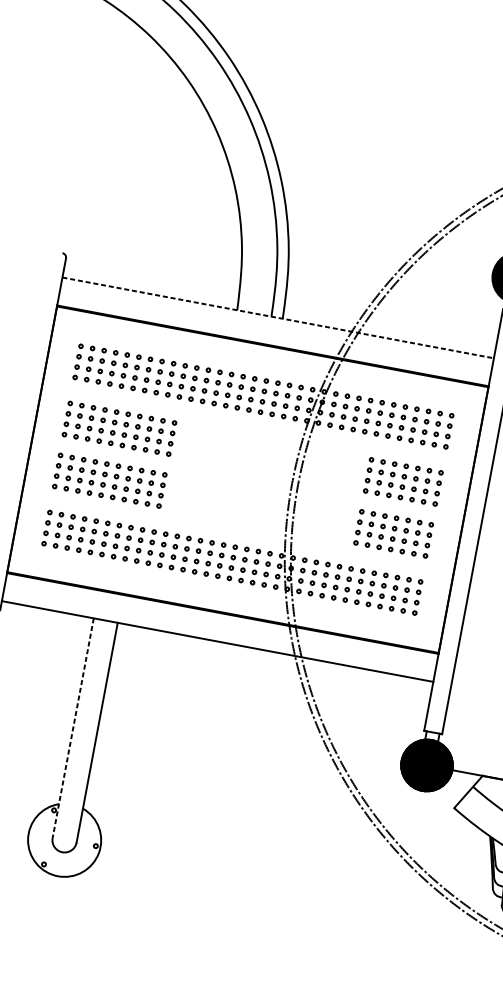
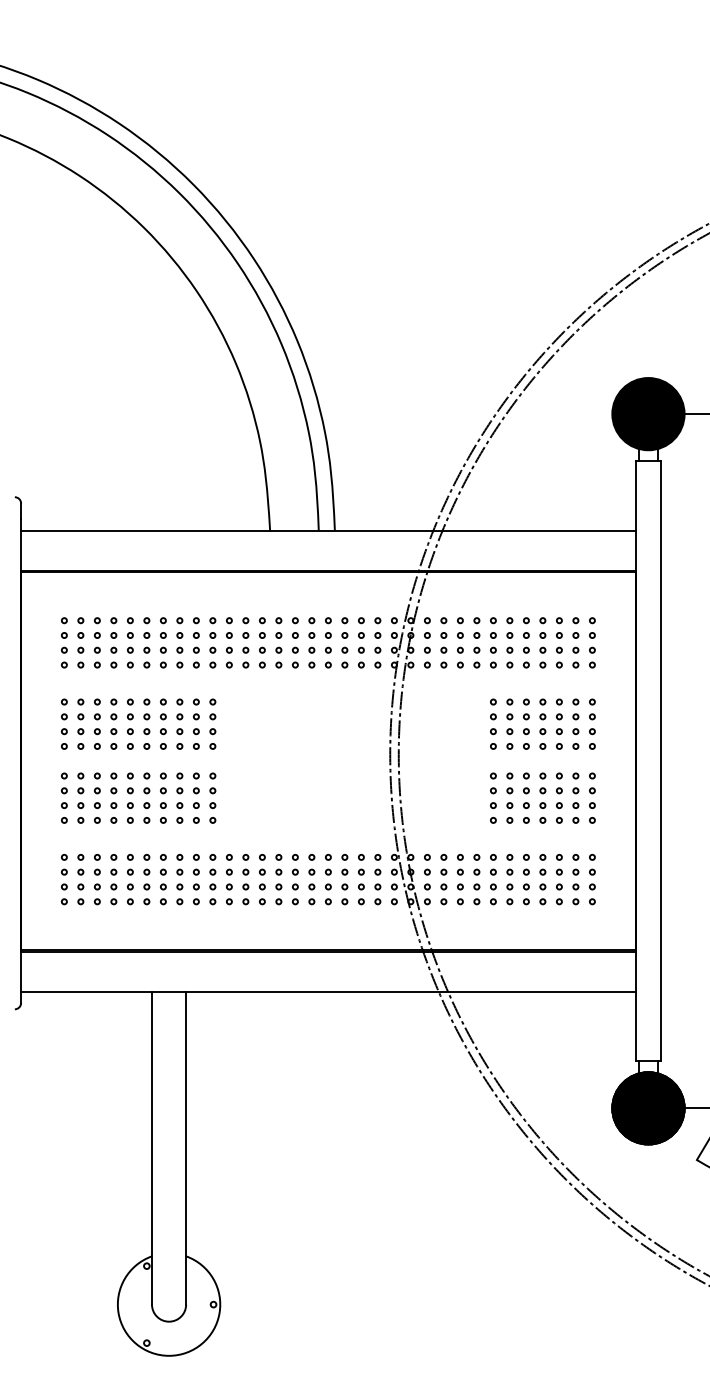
line: (278, 317) -> (328, 530), dashed -> solid
line: (73, 728) -> (152, 1148), dashed -> solid

